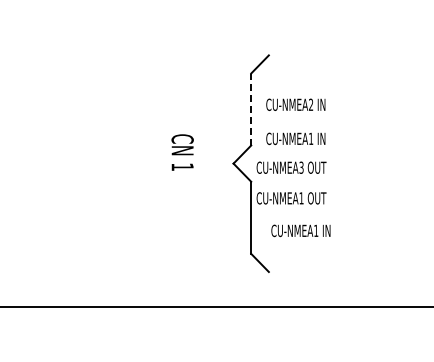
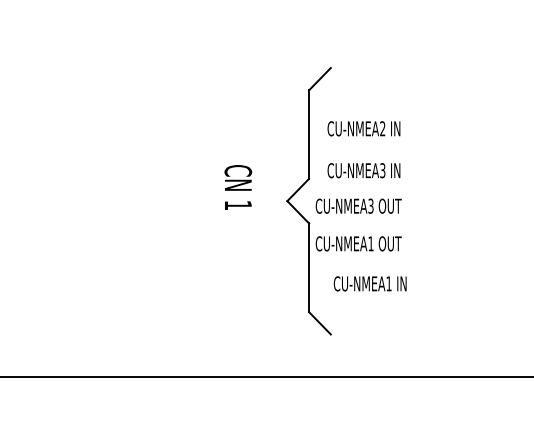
line: (251, 109) -> (309, 134), dashed -> solid
text: (311, 138) -> (383, 170), CU-NMEA1 -> CU-NMEA3
text: (182, 152) -> (238, 187), moved

